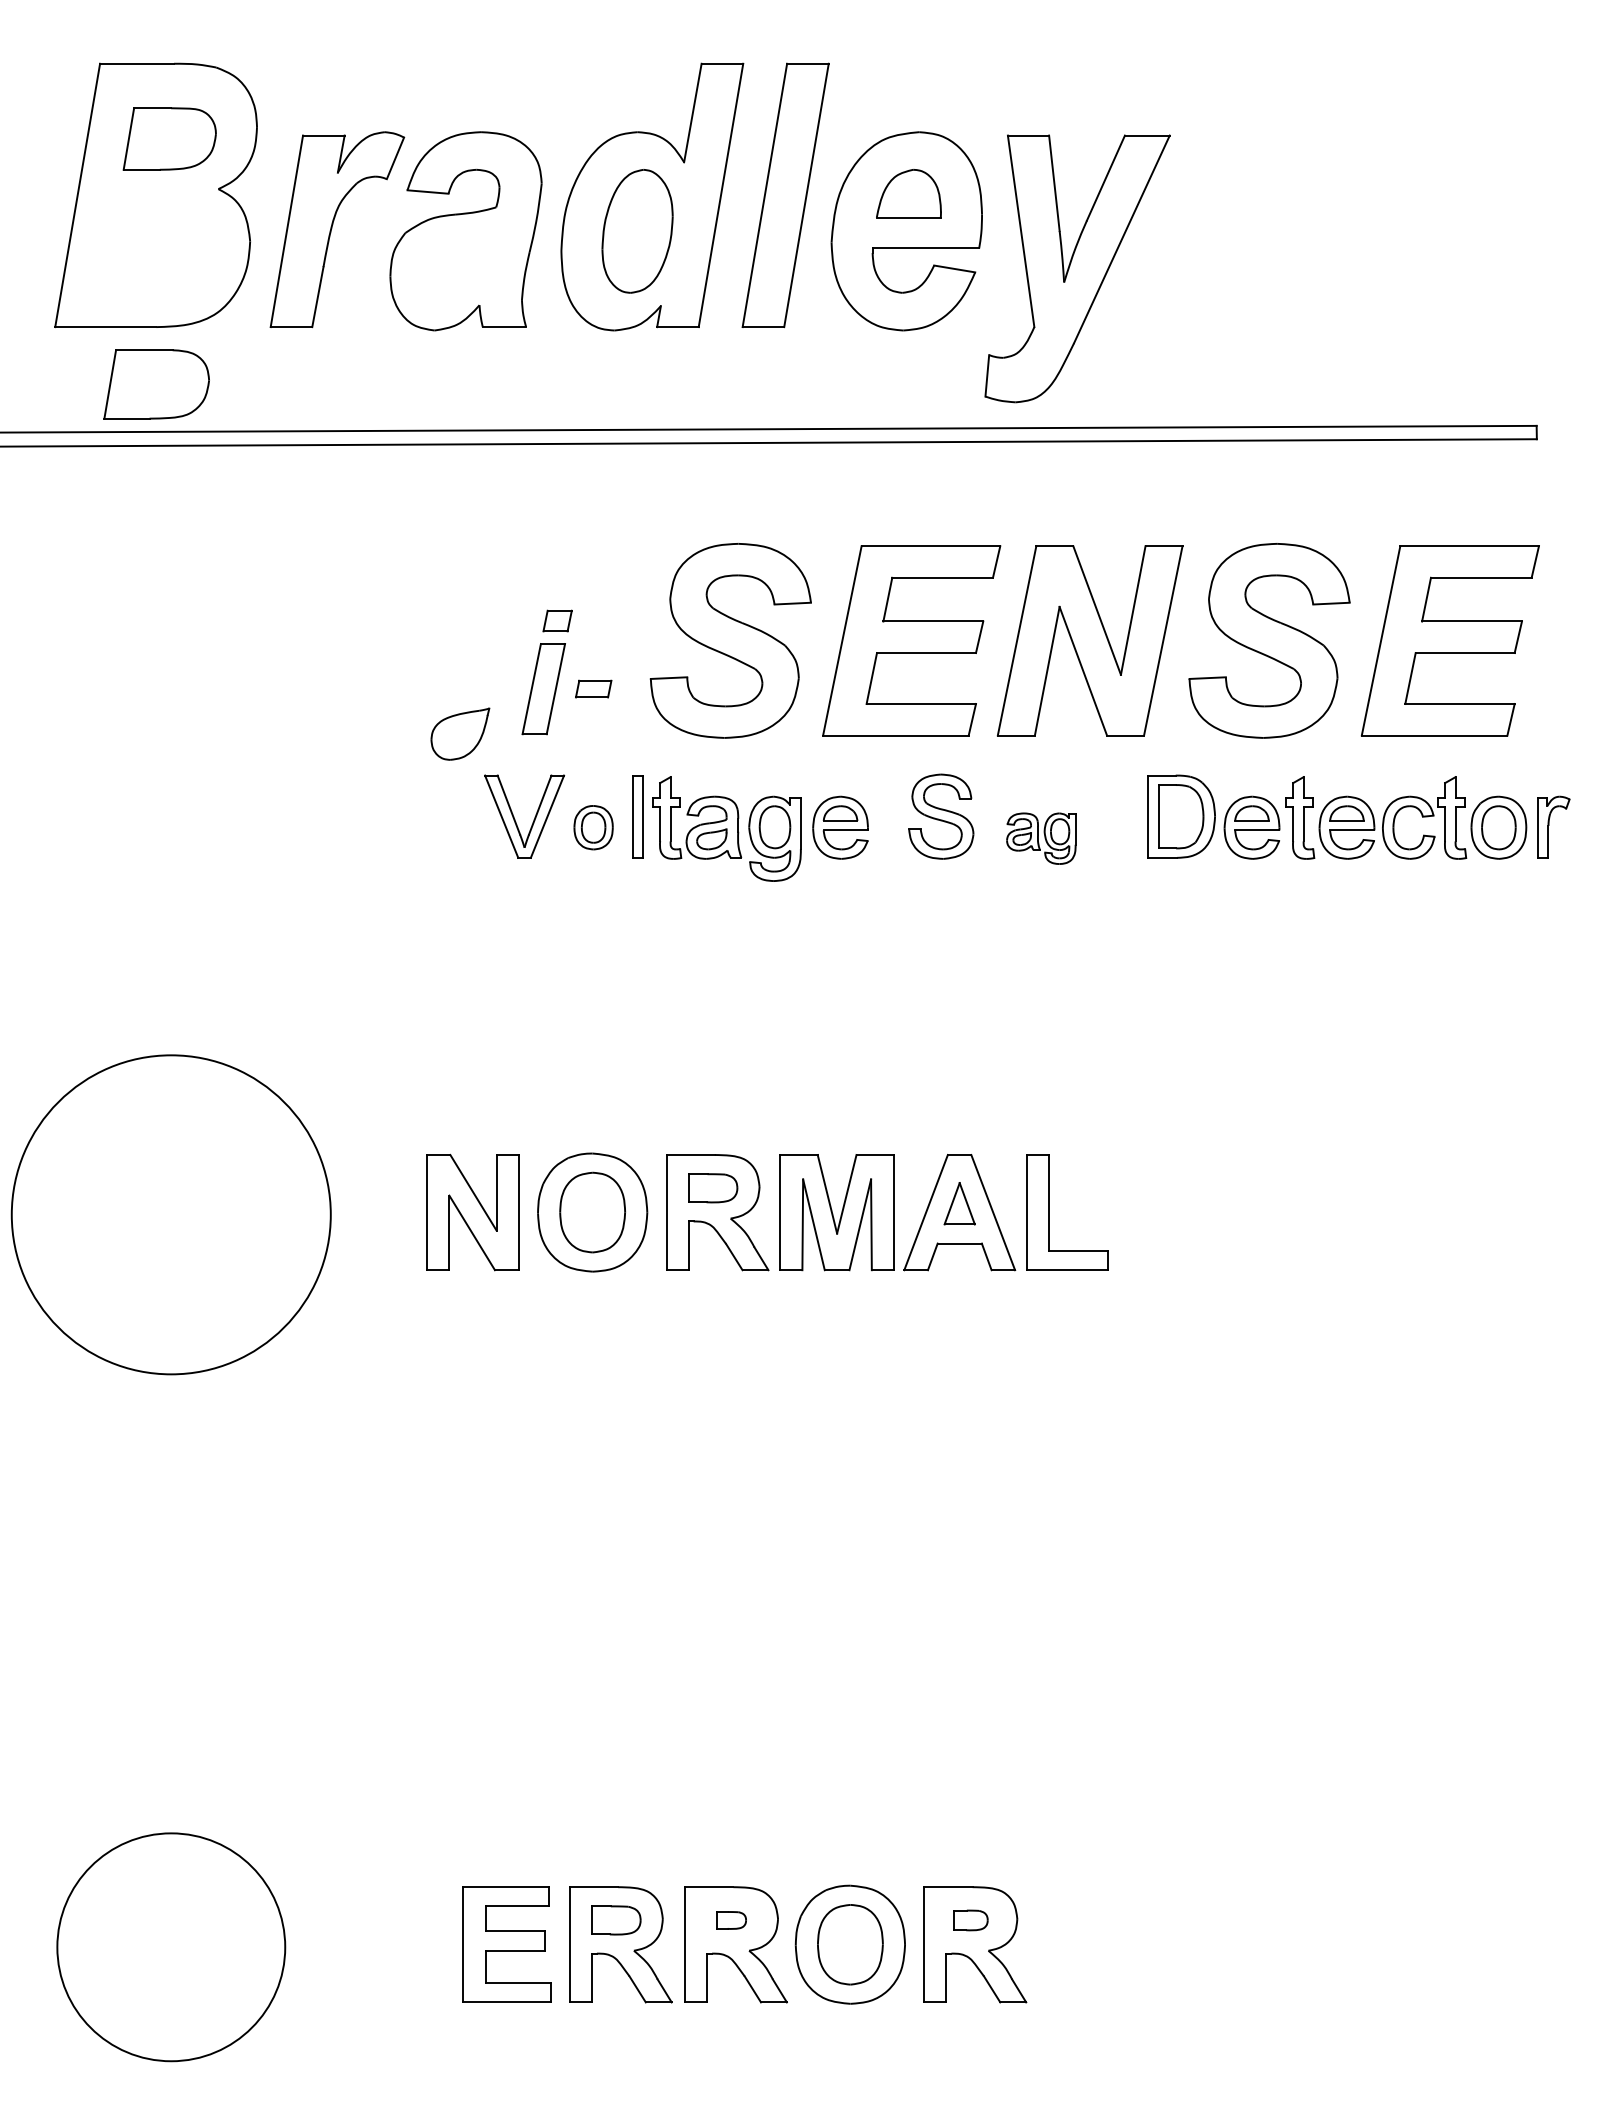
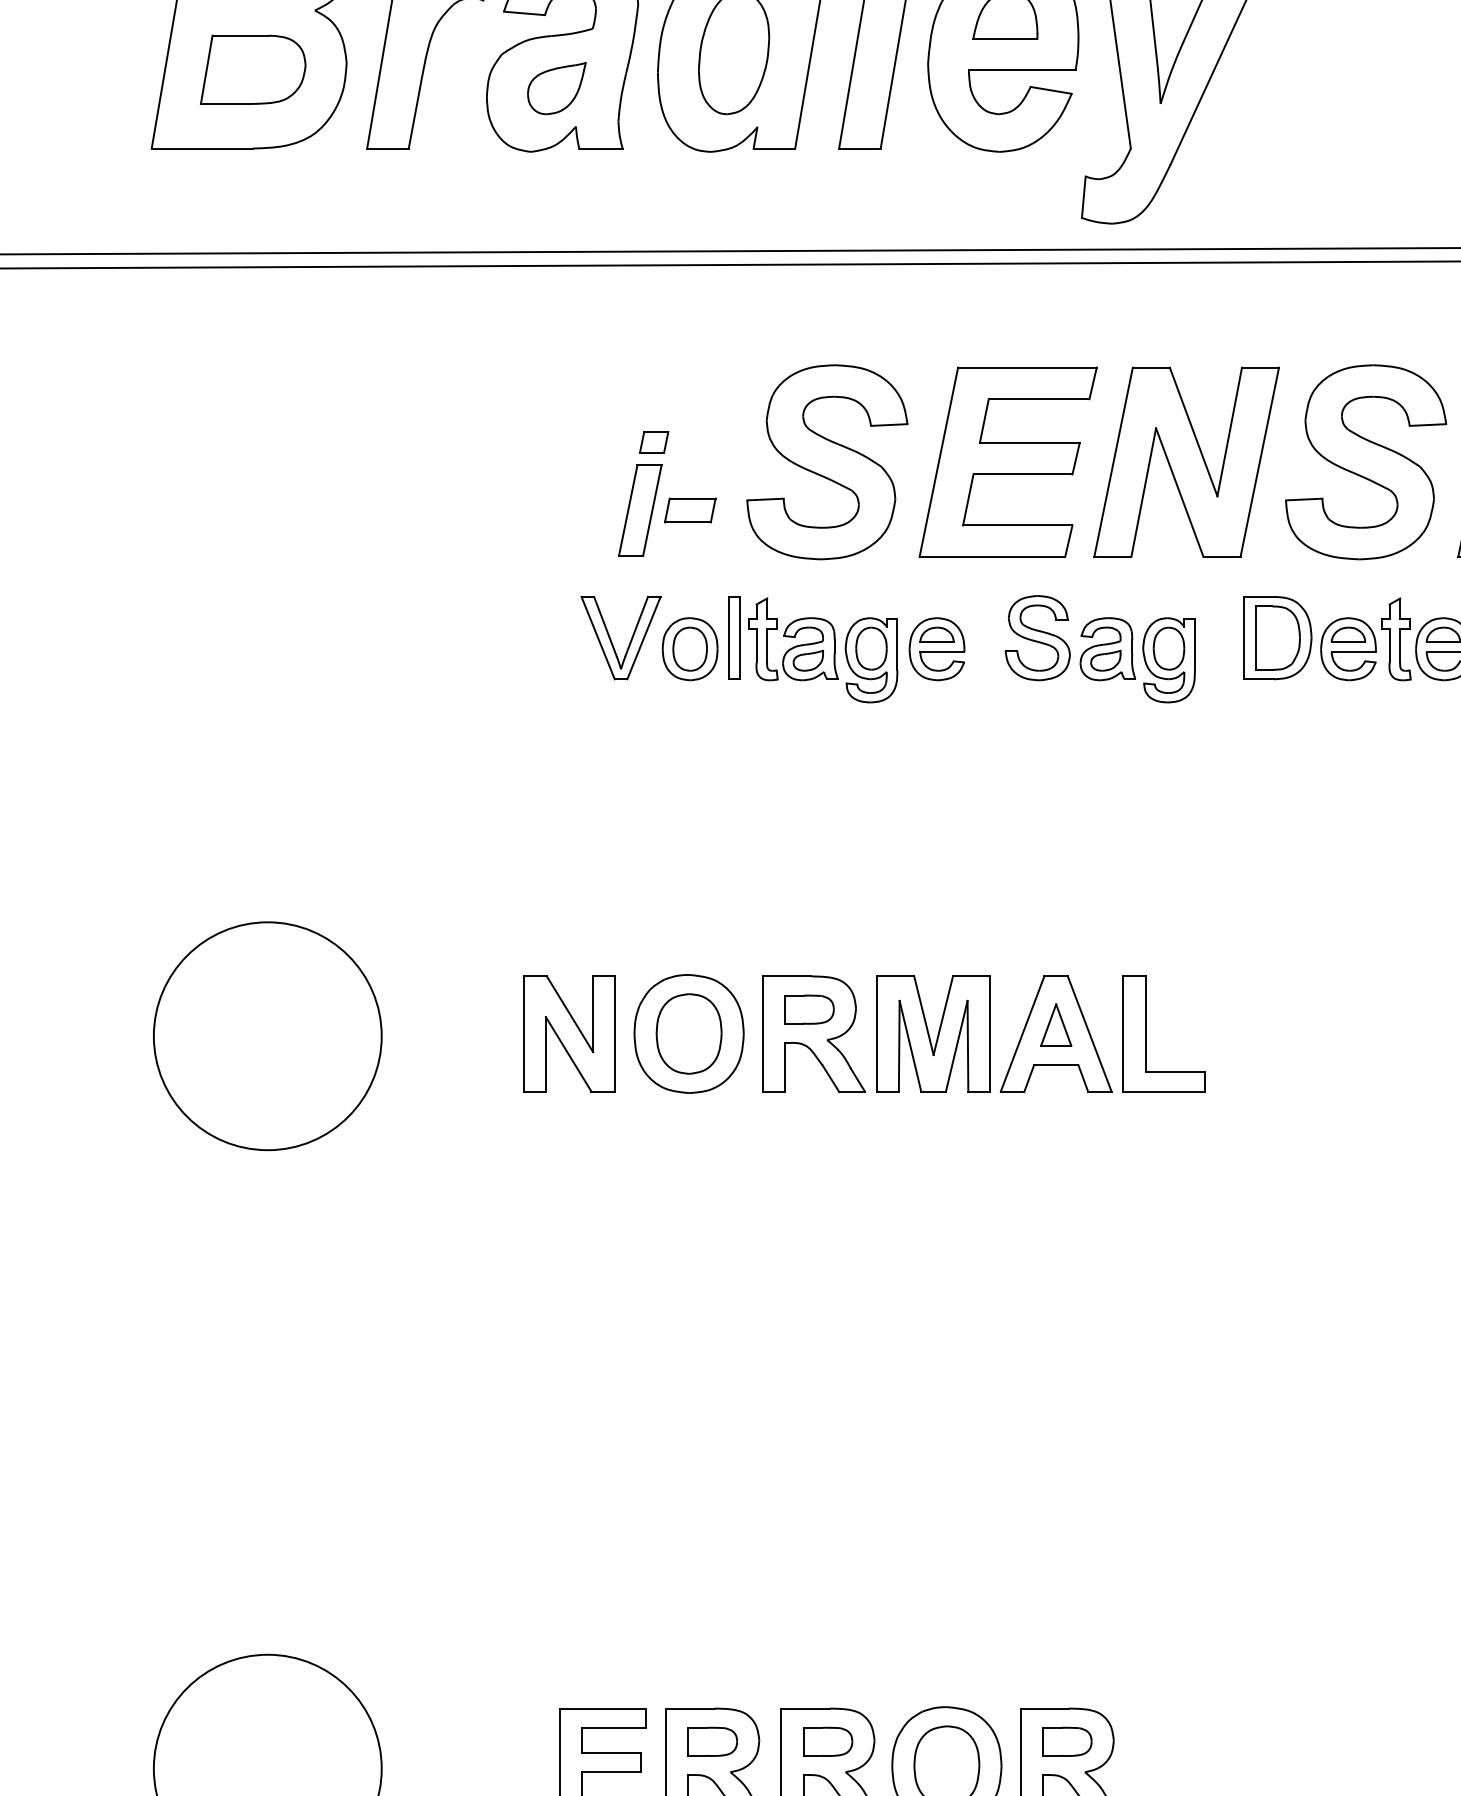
part: (156, 384) -> (252, 69), moved
part: (593, 688) -> (689, 509), size x1.43
part: (460, 733) -> (556, 87), moved
part: (593, 827) -> (689, 648), size x1.43
part: (1041, 838) -> (1137, 659), size x1.67
circle: (171, 1214) -> (267, 1035), size x0.71
part: (731, 1920) -> (827, 1741), size x1.67
part: (970, 1920) -> (1066, 1741), size x1.43

